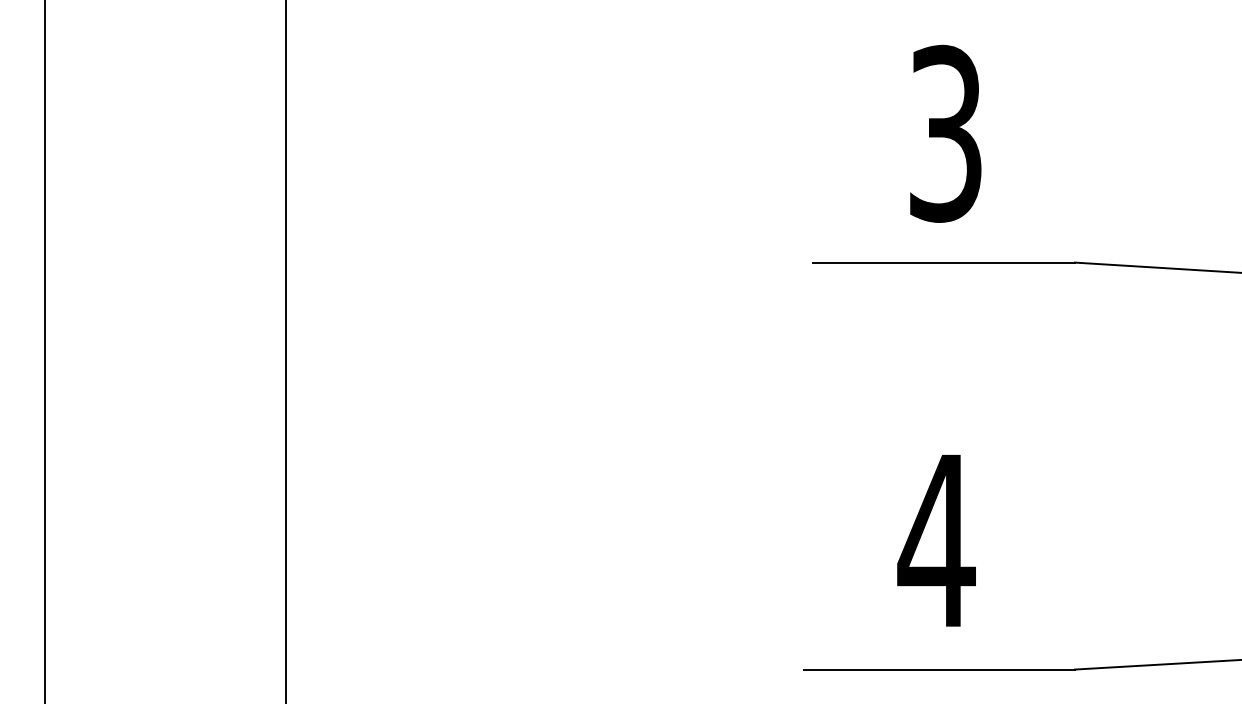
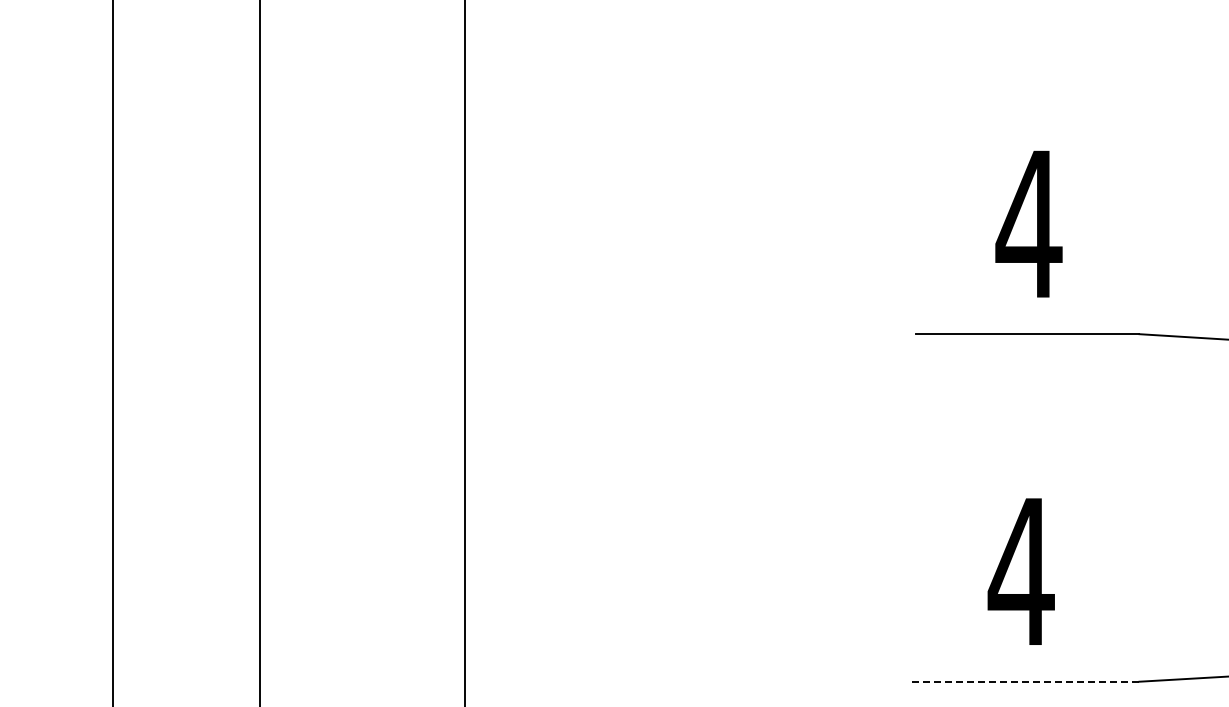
text: (945, 134) -> (1028, 224), 3 -> 4
line: (939, 669) -> (1023, 681), solid -> dashed

